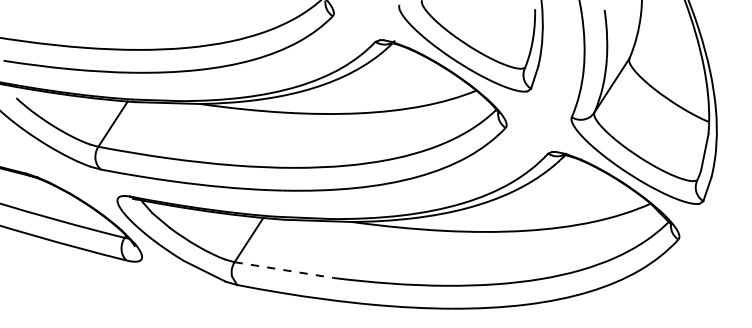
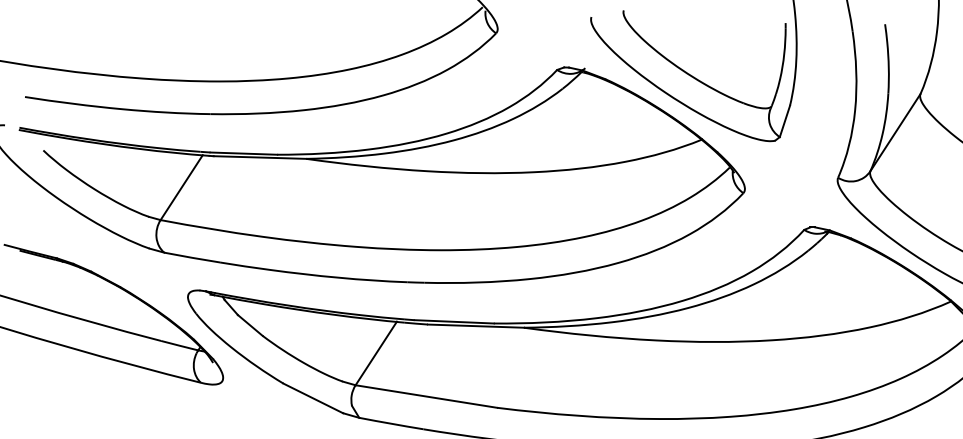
line: (284, 270) -> (426, 397), dashed -> solid

